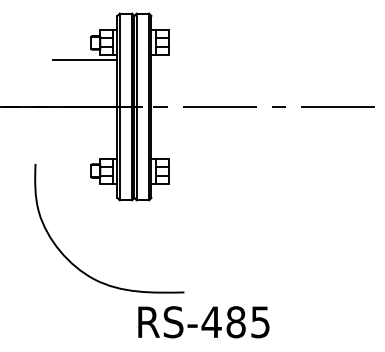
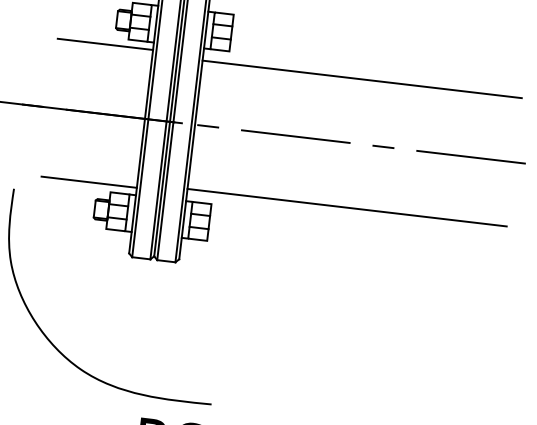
line: (259, 63) -> (362, 79), added
line: (259, 150) -> (347, 207), added
line: (84, 153) -> (88, 181), added

